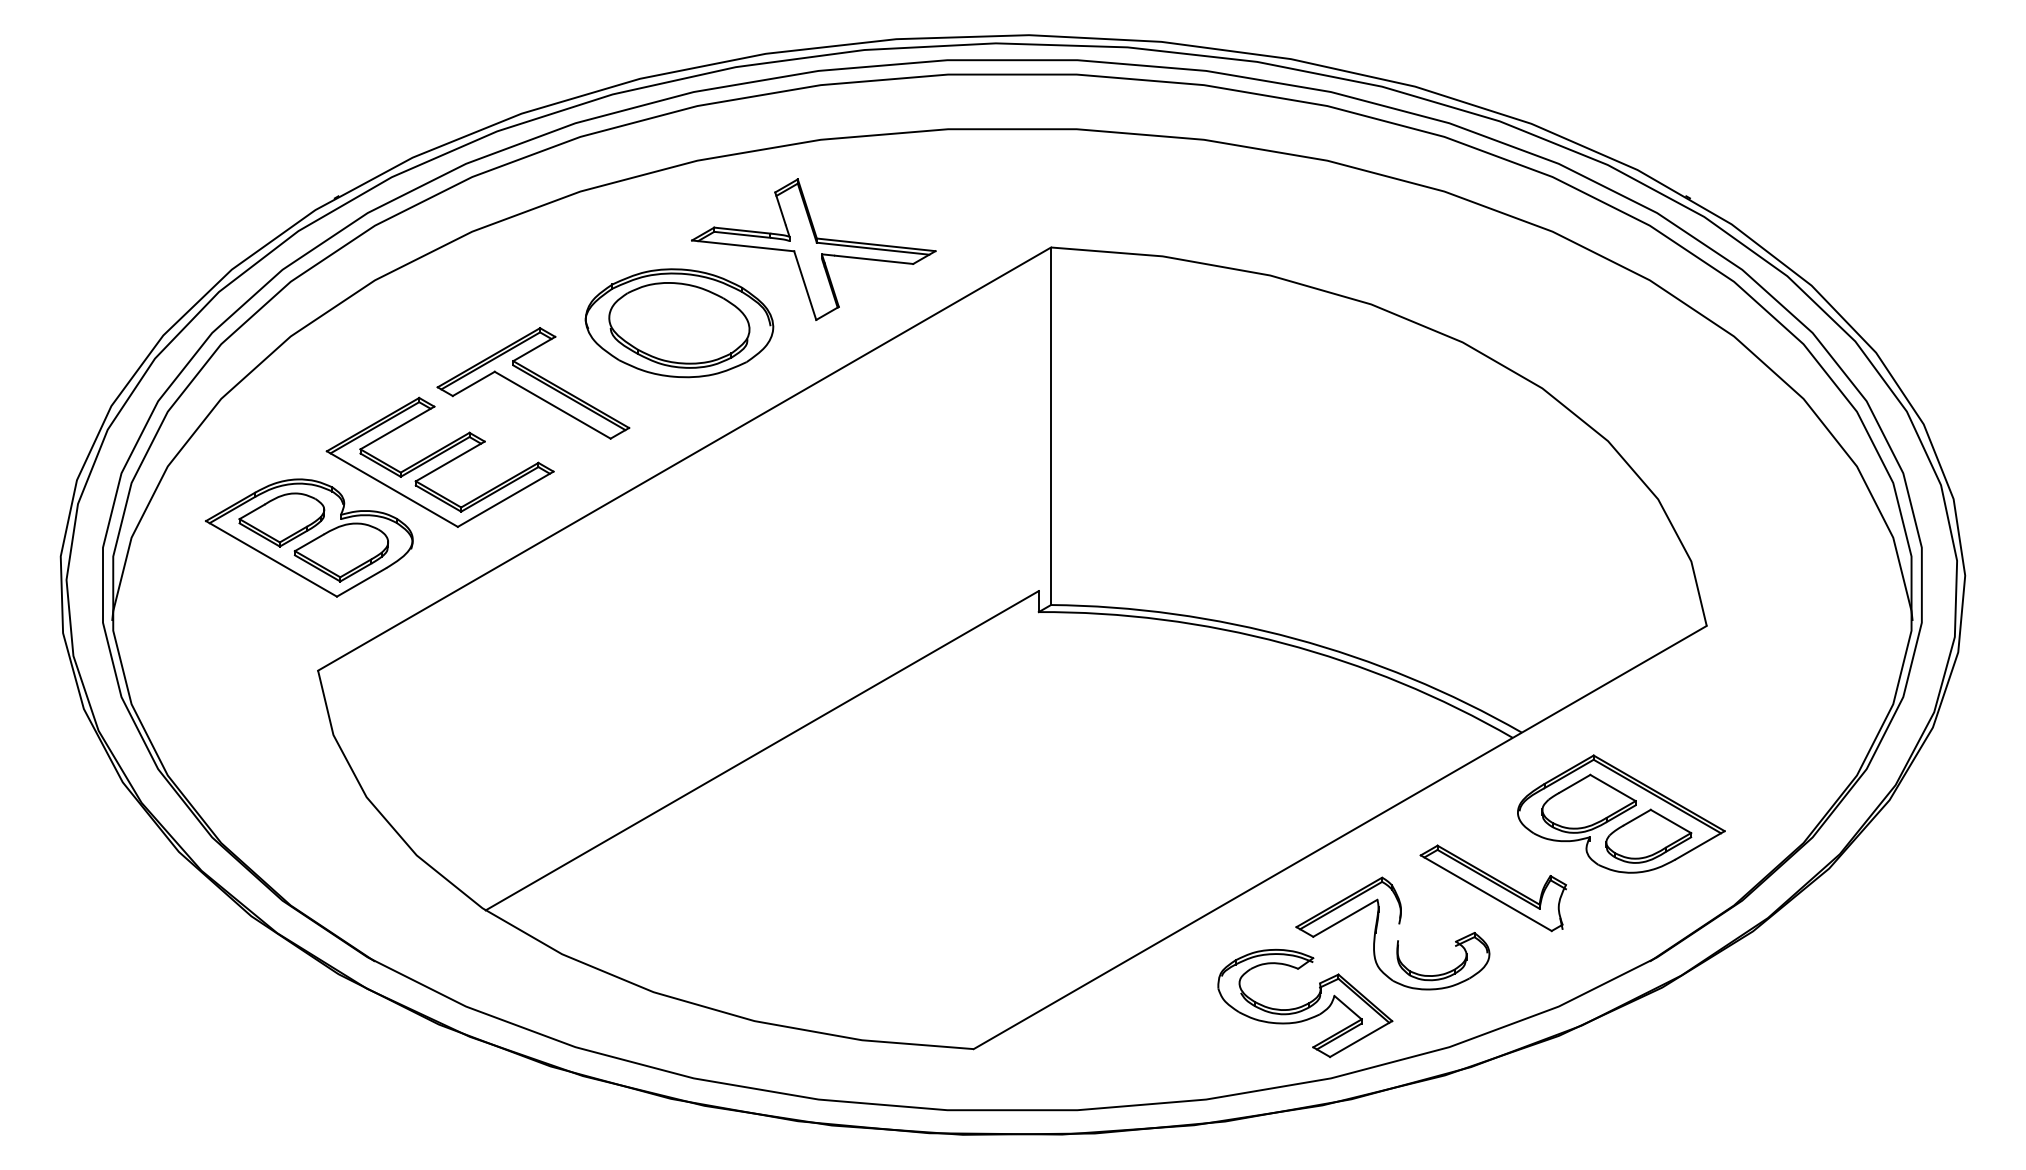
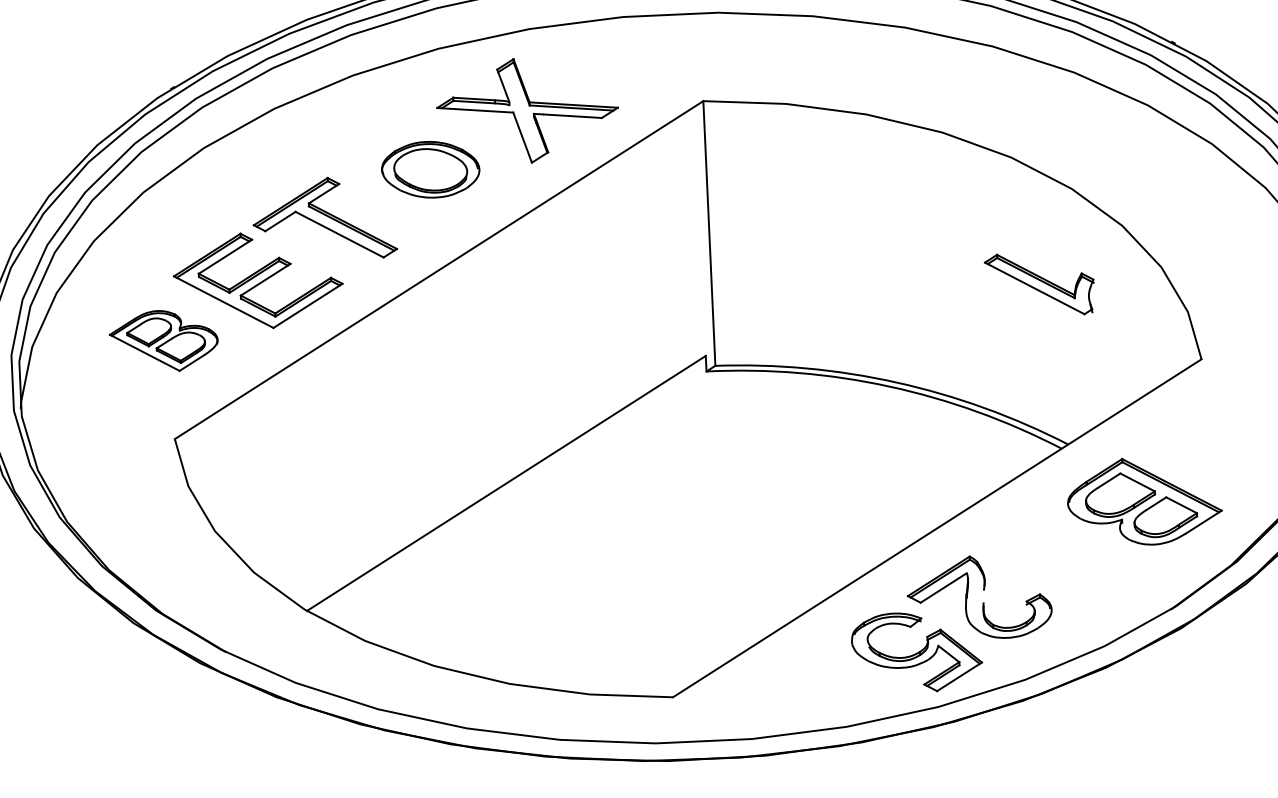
part: (679, 323) -> (430, 169), size x0.7
part: (309, 537) -> (164, 340), size x0.7
part: (1492, 888) -> (1039, 284), moved

